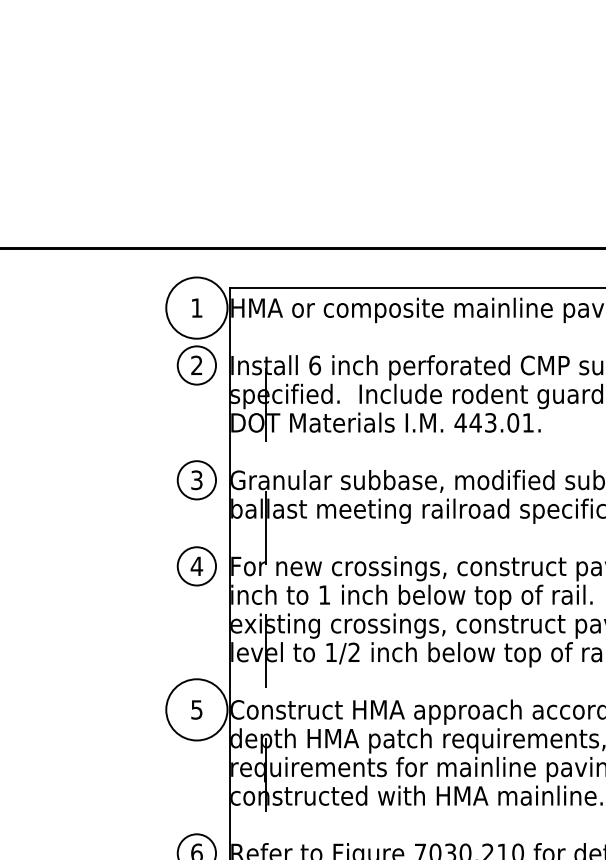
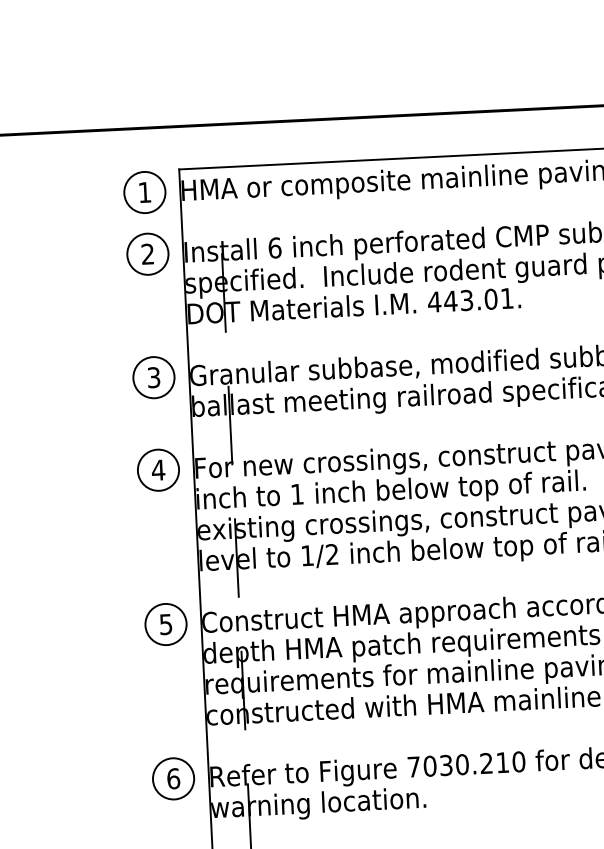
circle: (196, 307) -> (144, 191), size x0.62
circle: (196, 709) -> (165, 624), size x0.62

